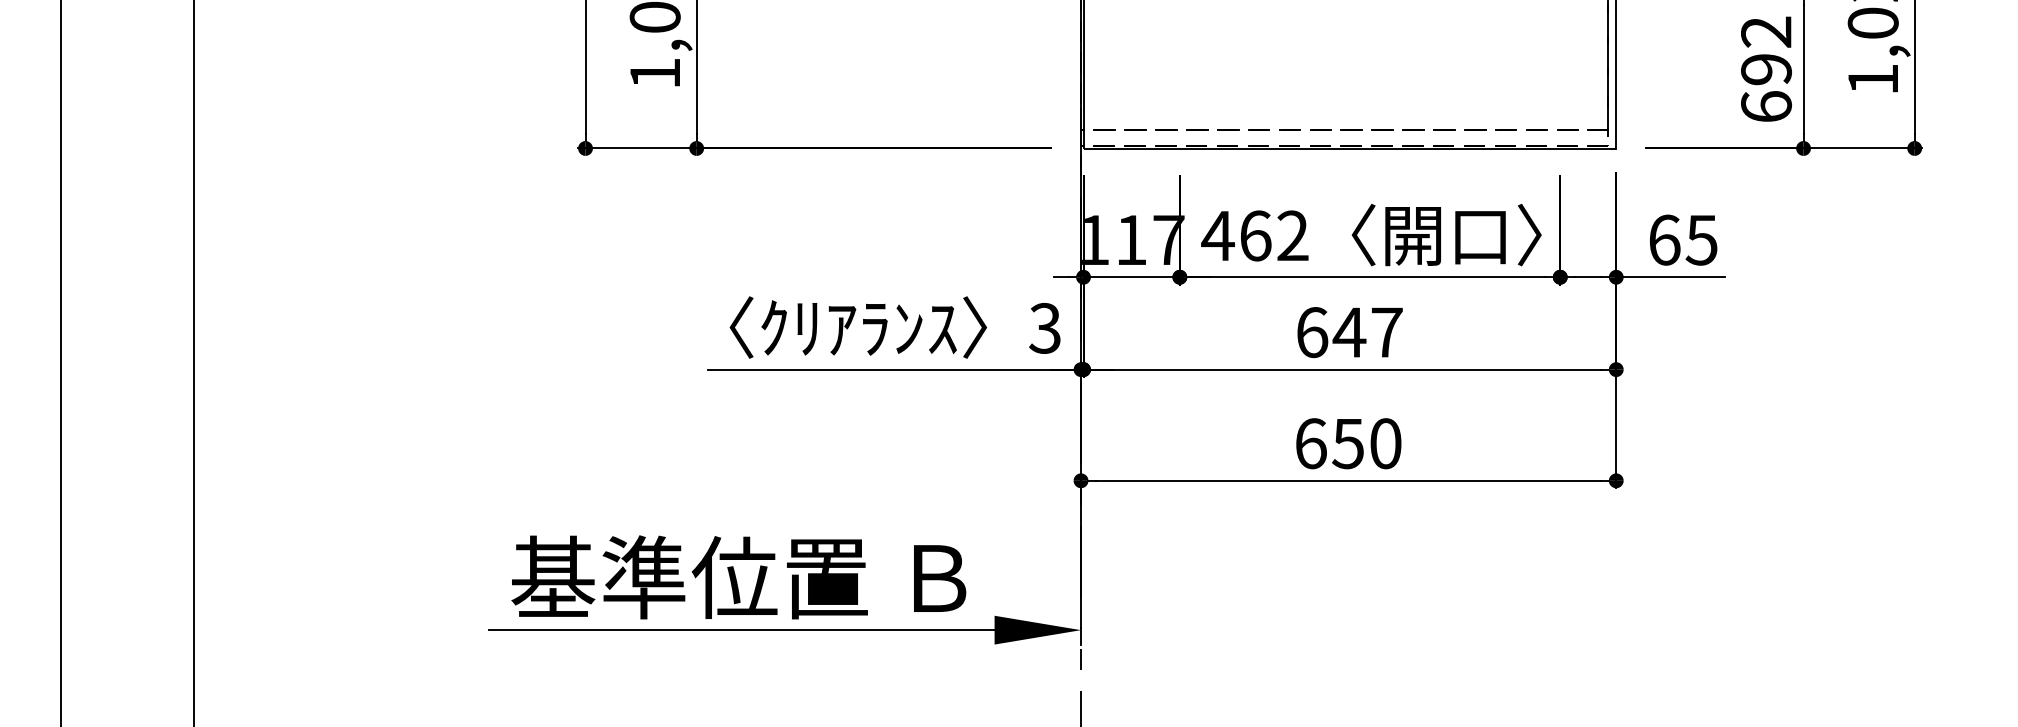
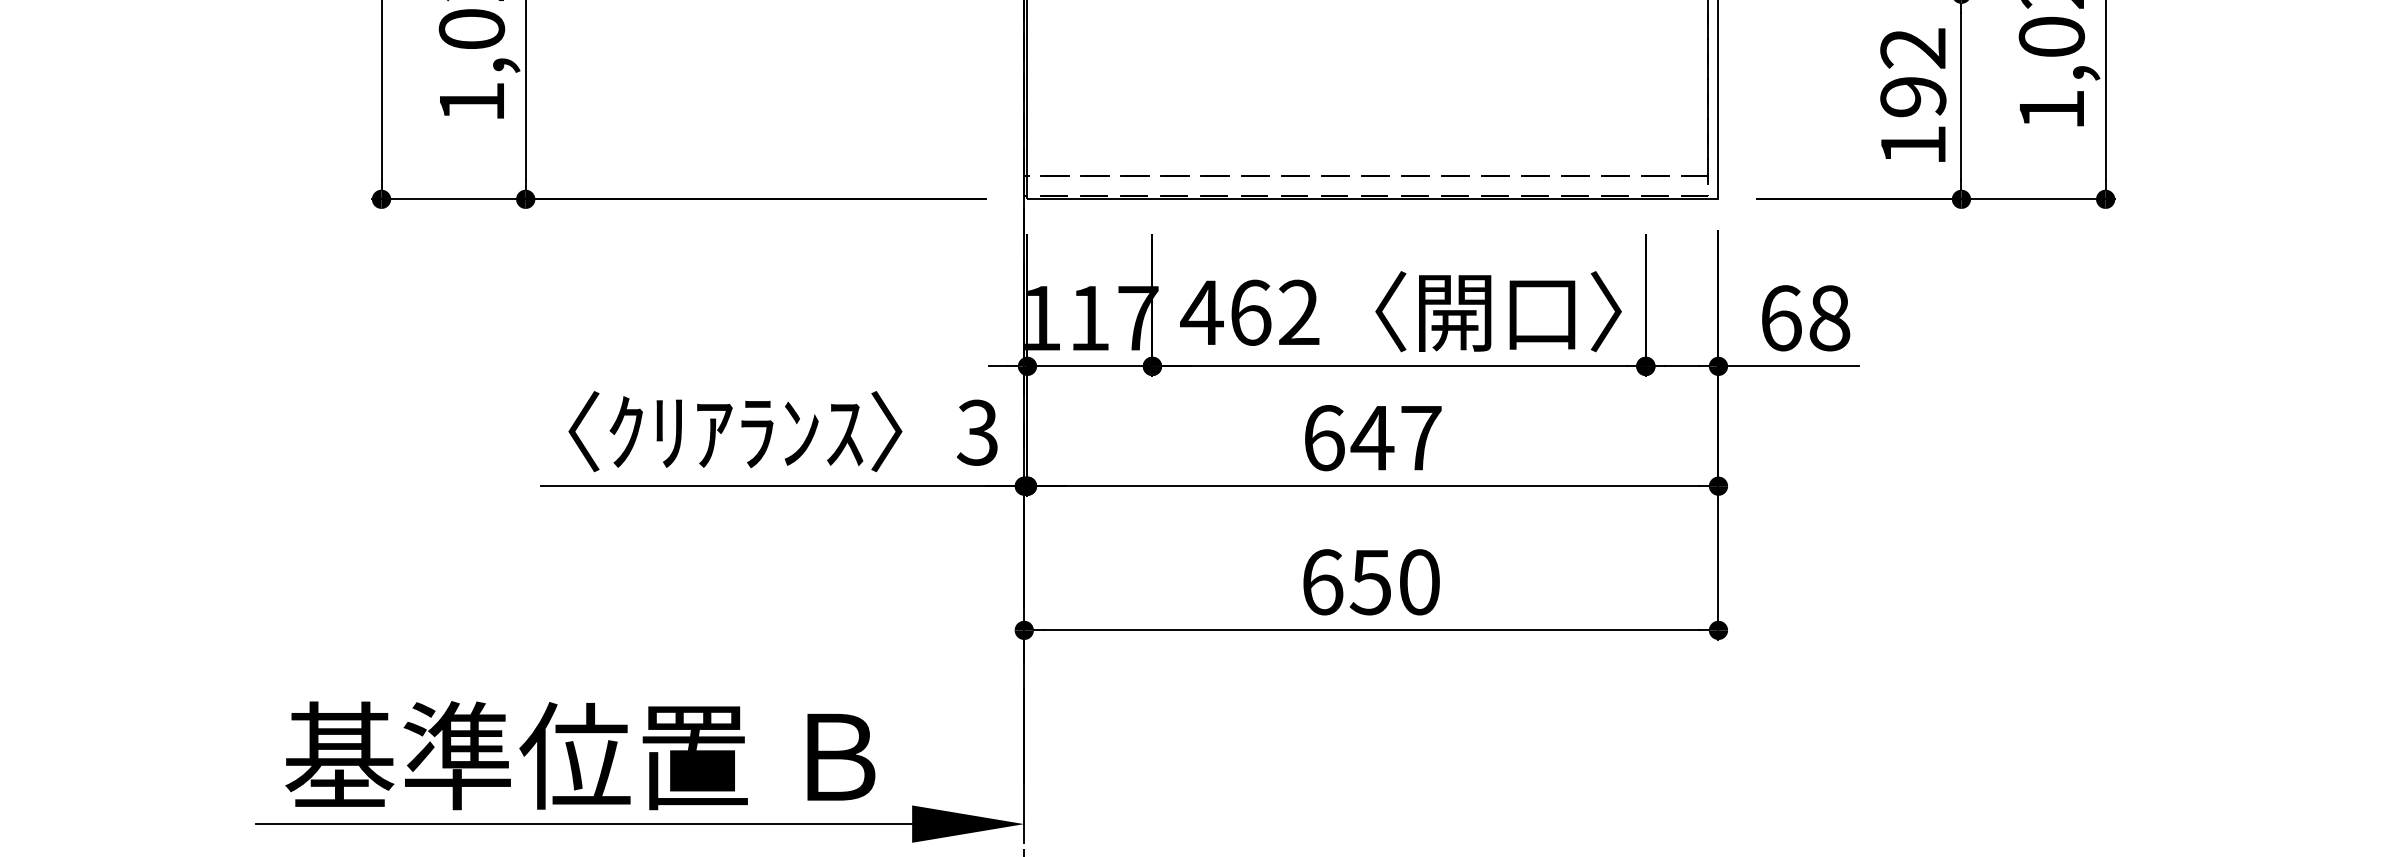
text: (1766, 106) -> (1913, 144), 692 -> 192
text: (1701, 239) -> (1829, 317), 65 -> 68

